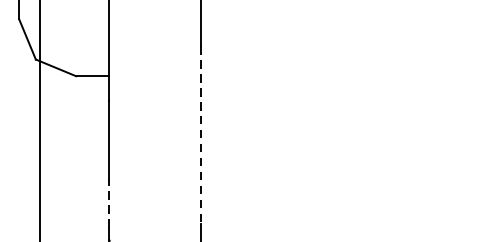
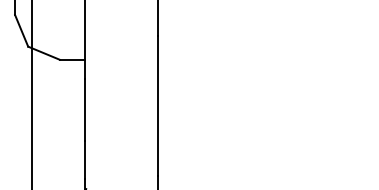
line: (201, 135) -> (158, 106), dashed -> solid
line: (108, 203) -> (85, 159), dashed -> solid

